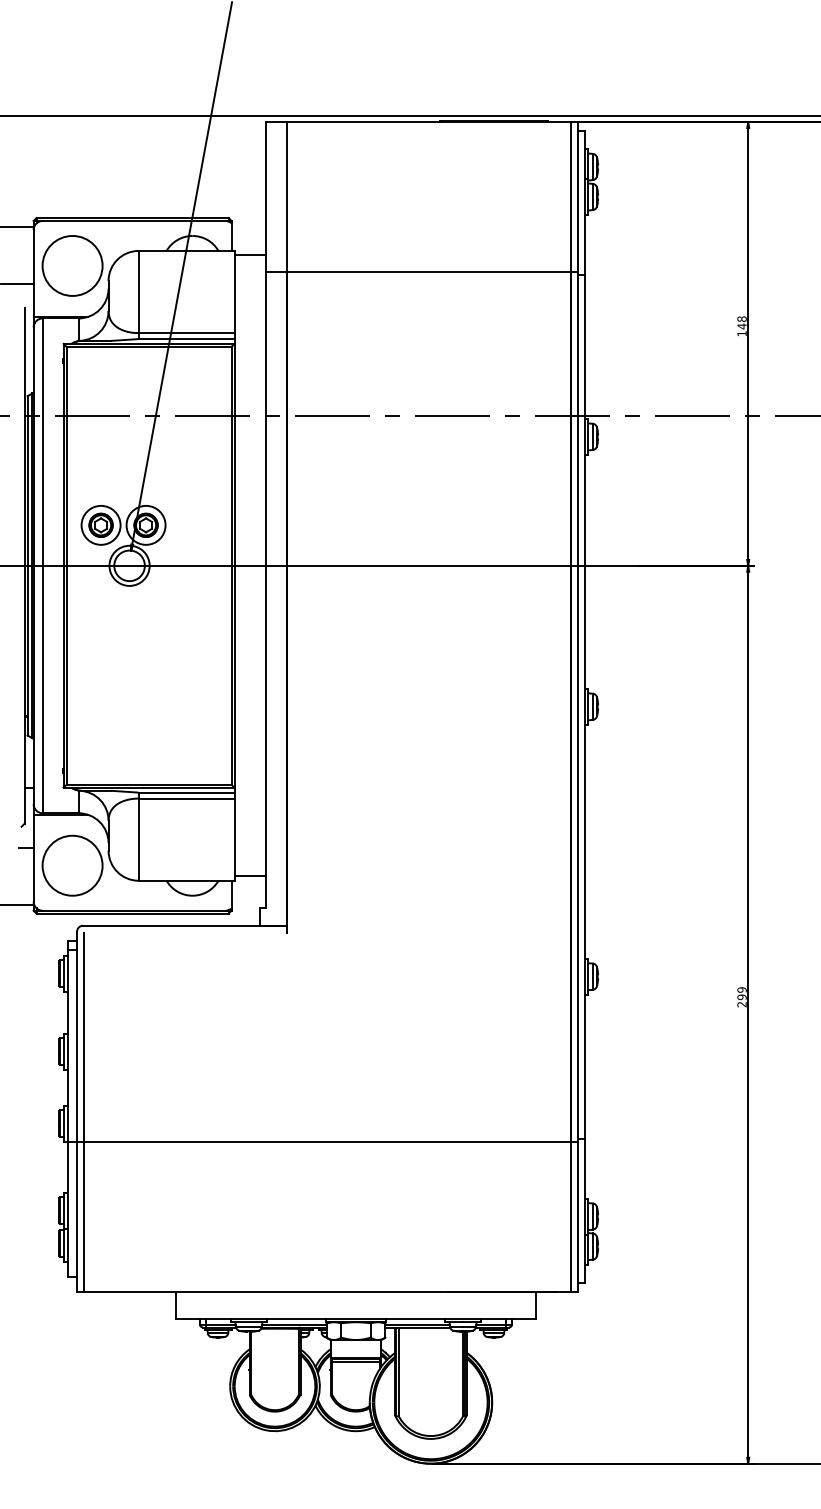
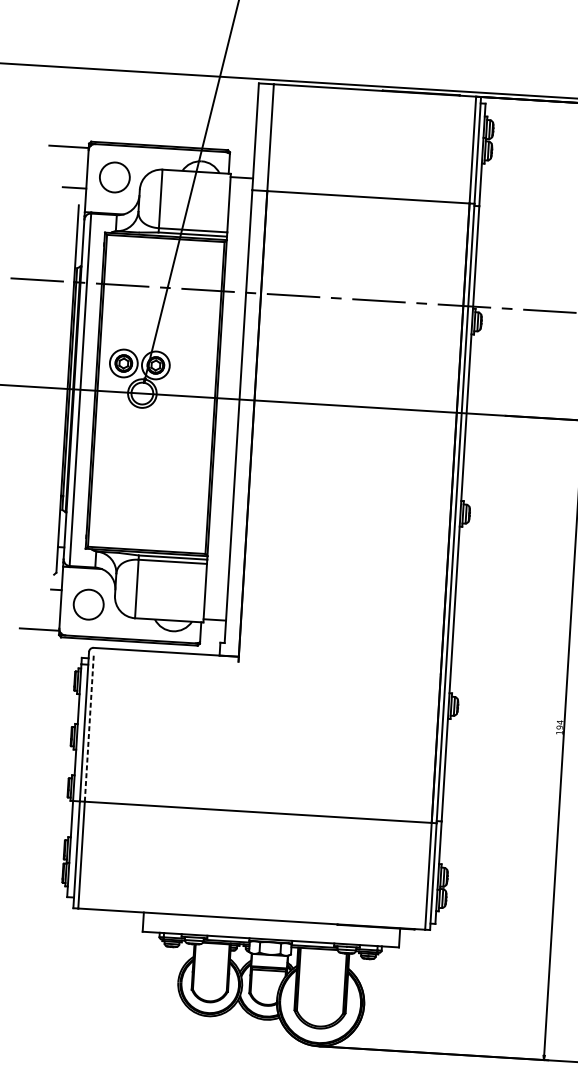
circle: (72, 265) -> (114, 177), size x0.7
circle: (72, 865) -> (88, 604), size x0.7
text: (741, 997) -> (559, 727), 299 -> 194
line: (84, 1037) -> (89, 727), solid -> dashed

